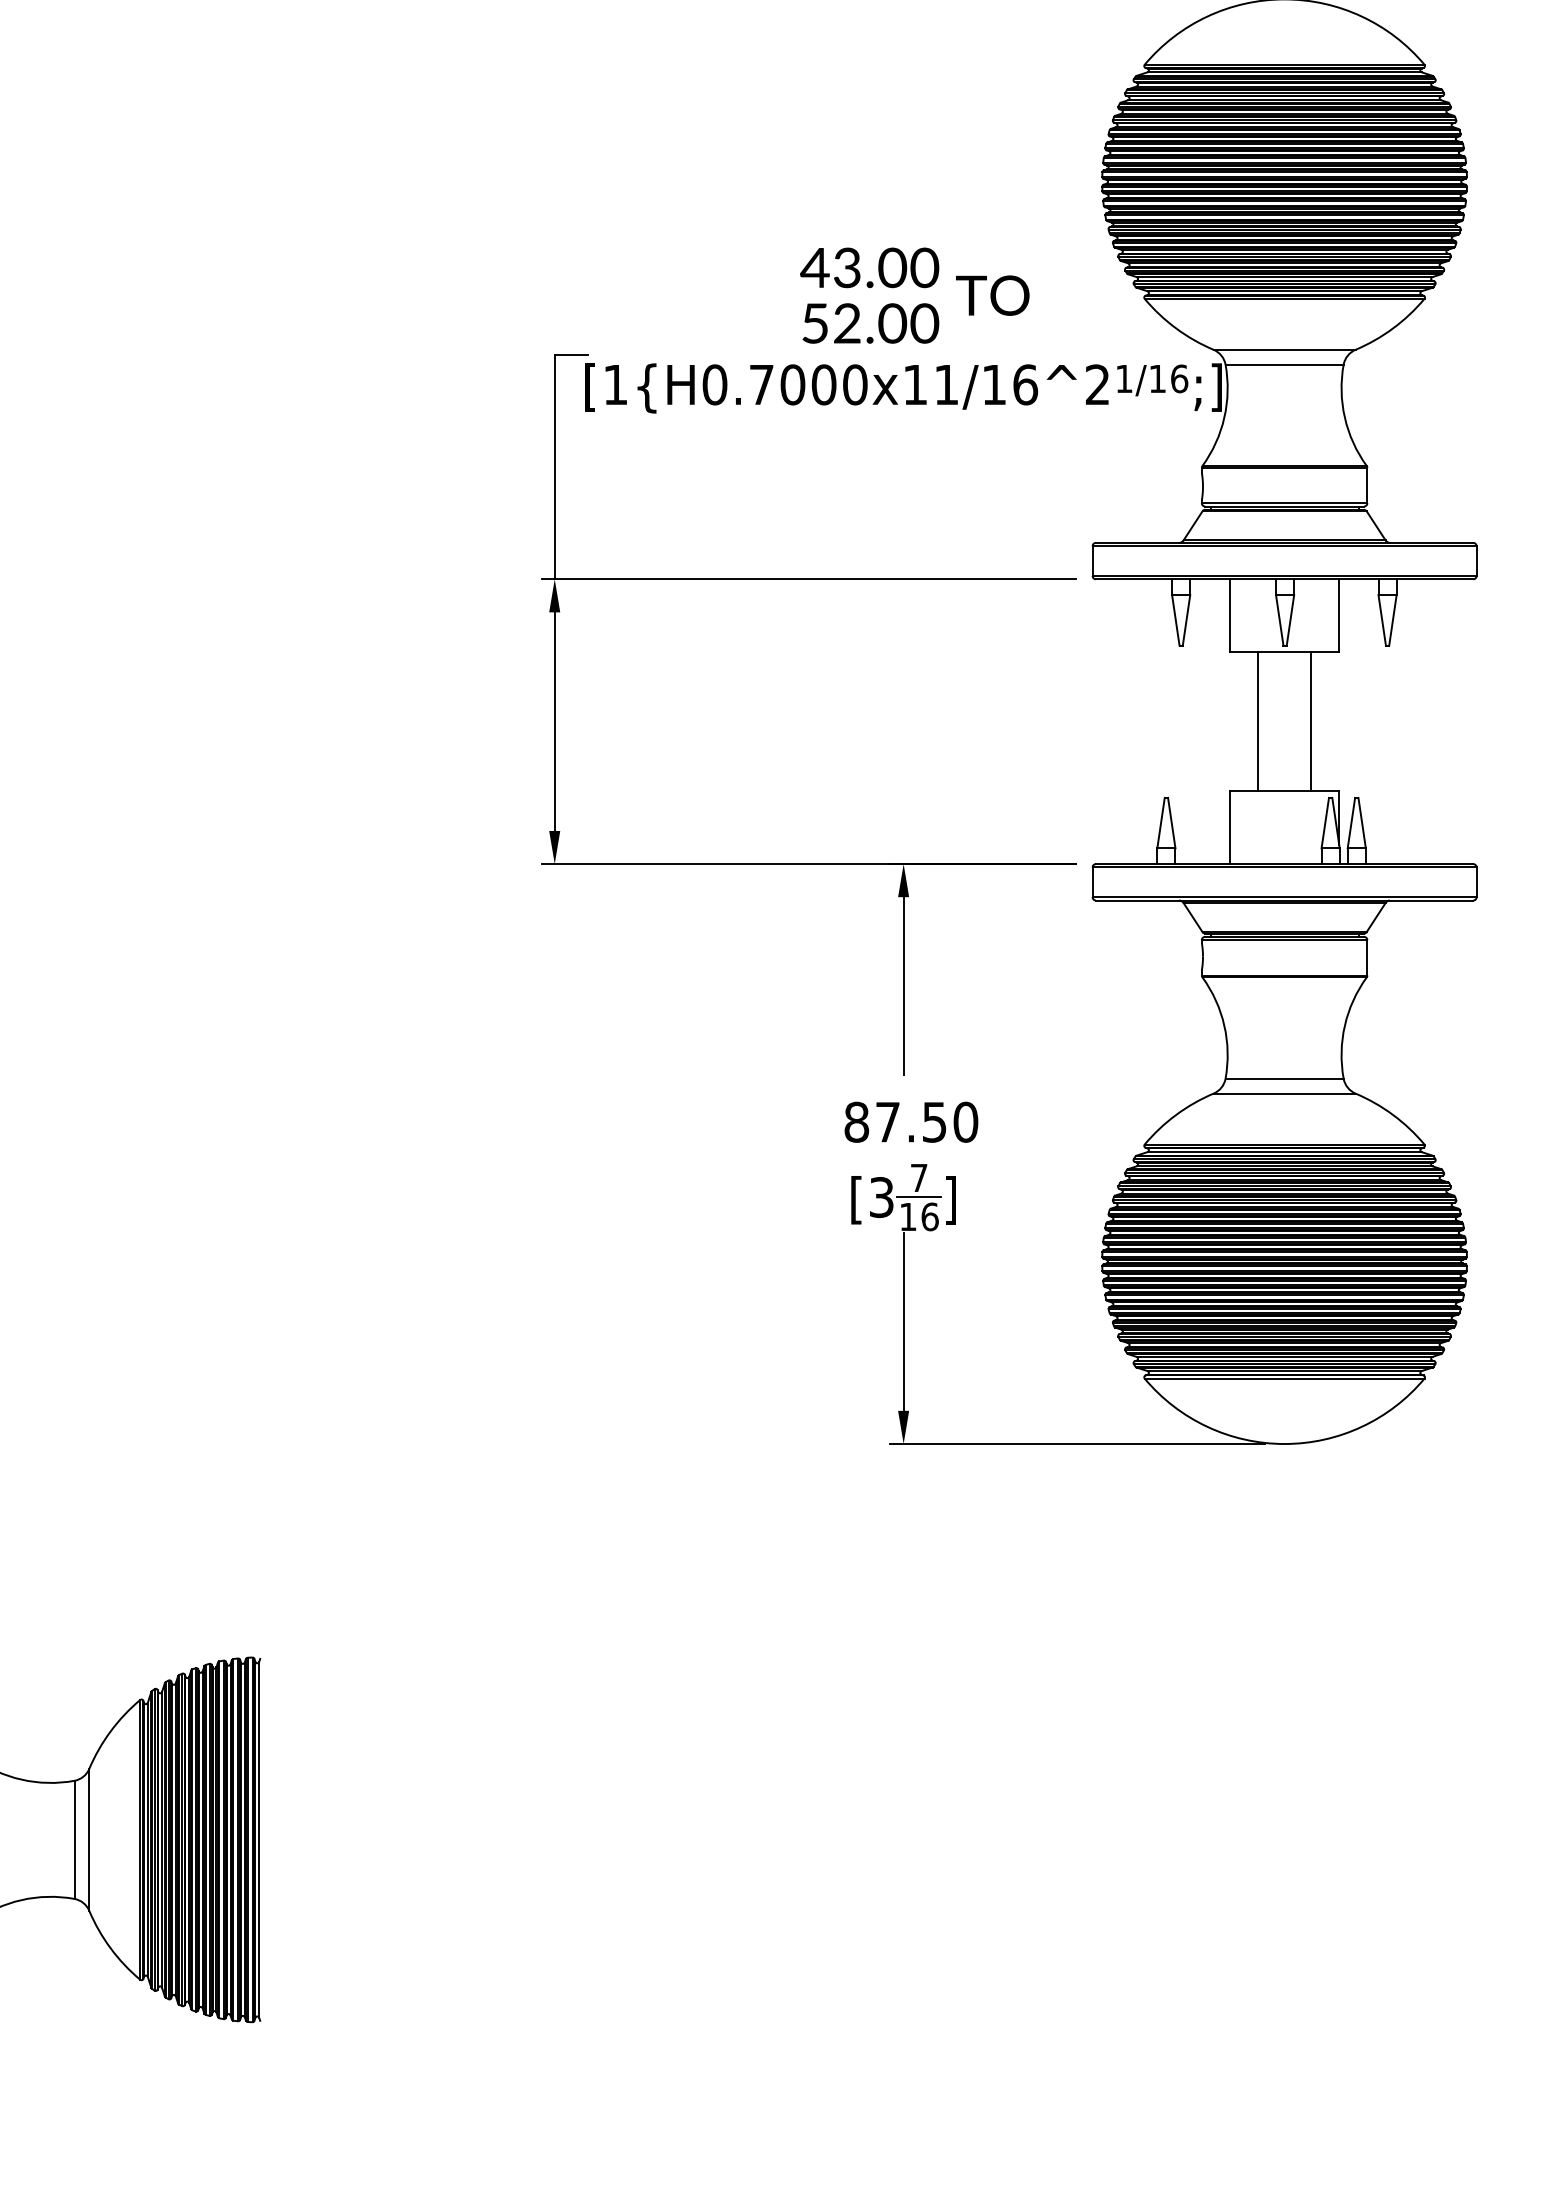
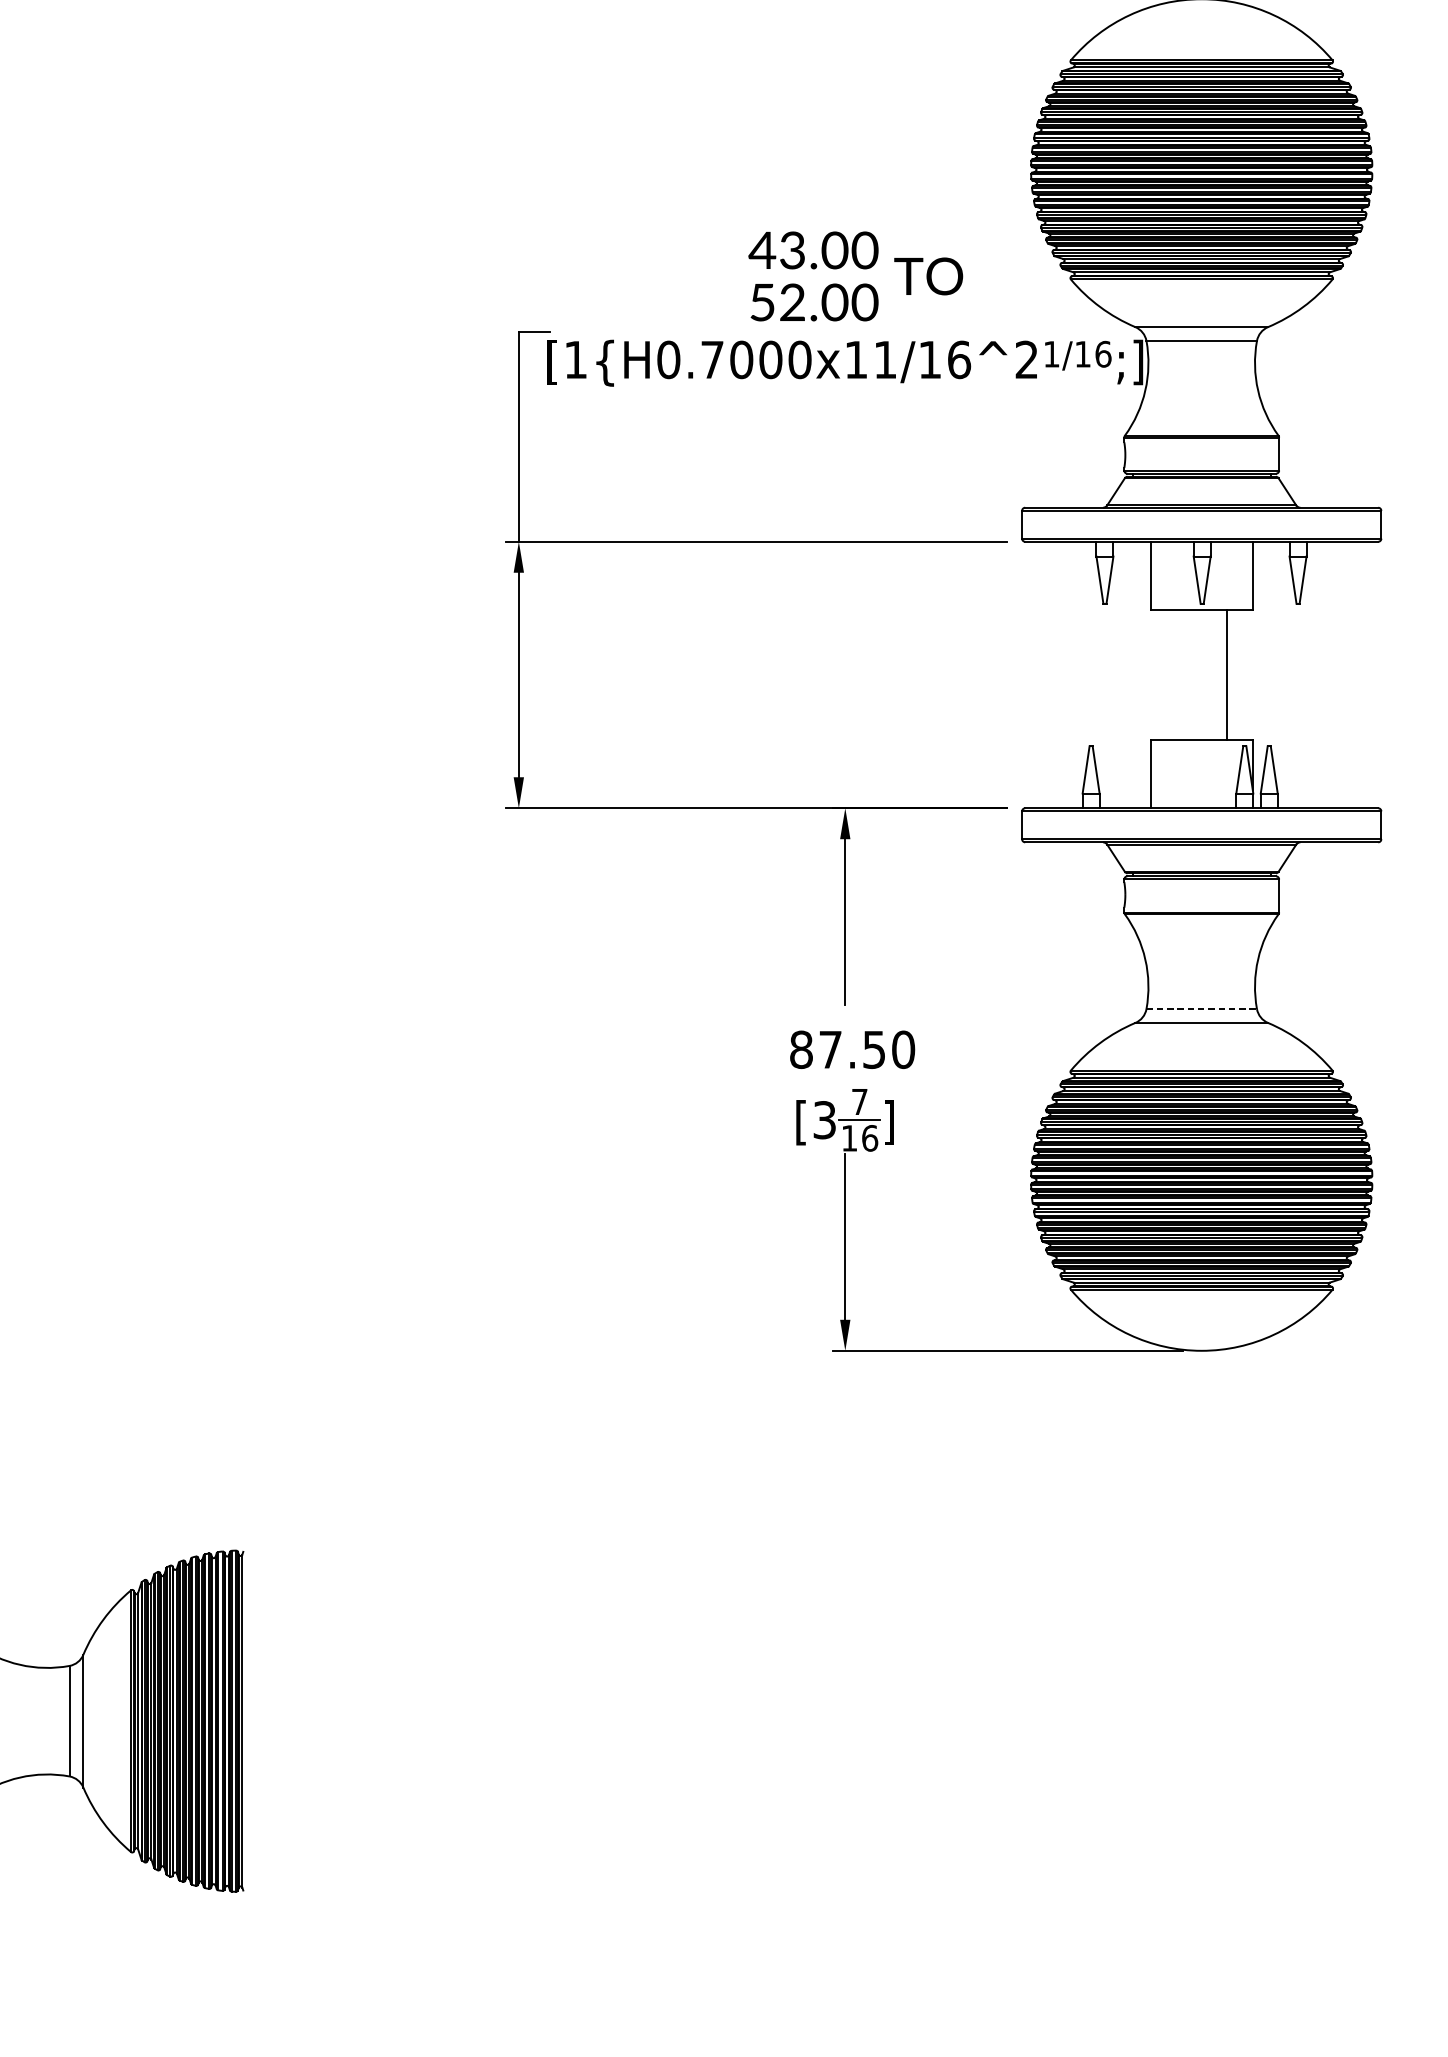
line: (1258, 721) -> (1177, 674), removed
line: (1285, 1078) -> (1202, 1008), solid -> dashed

